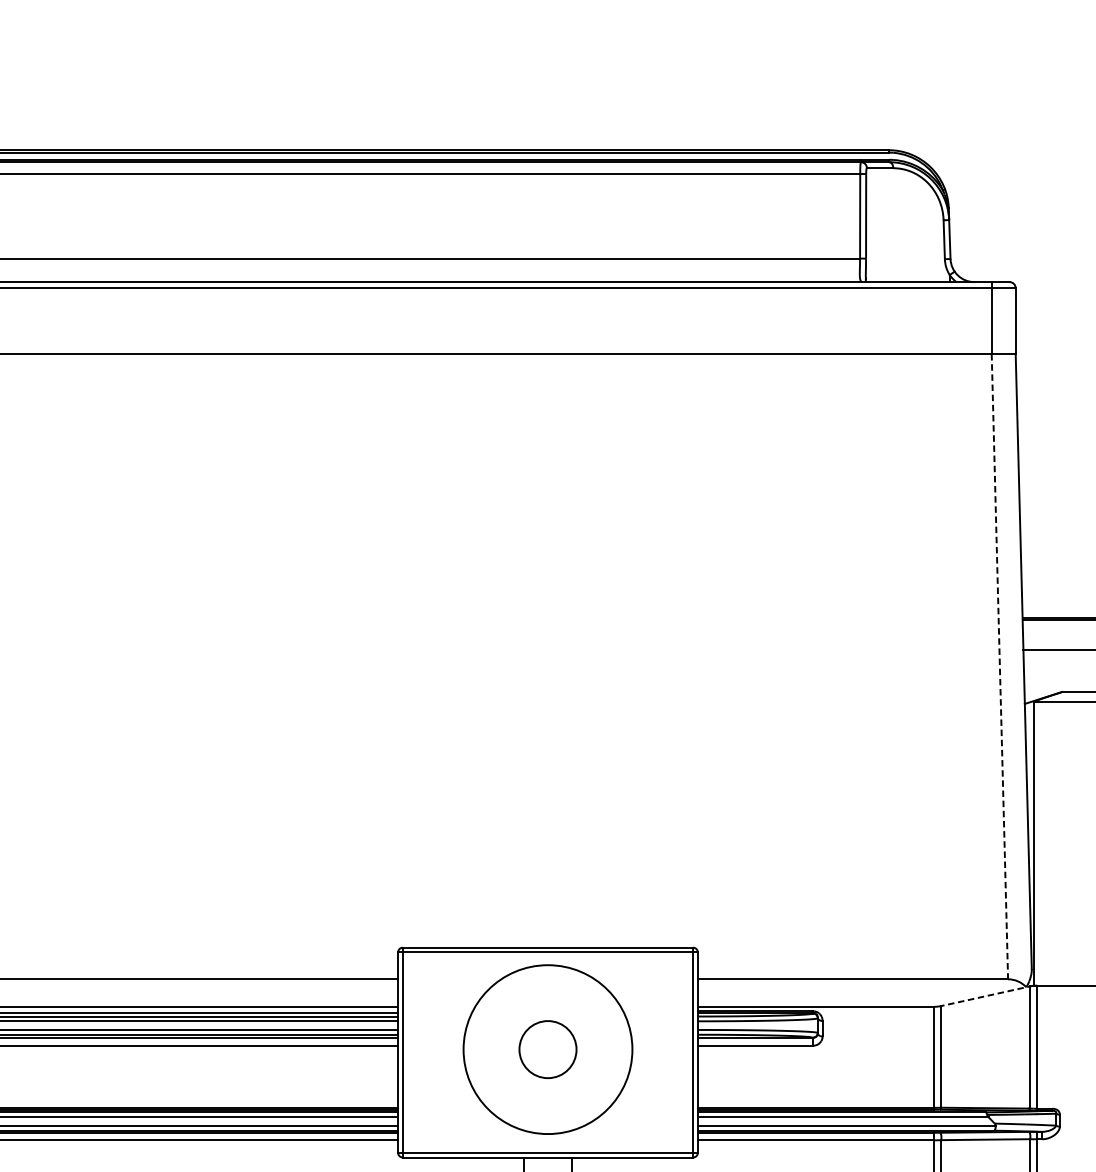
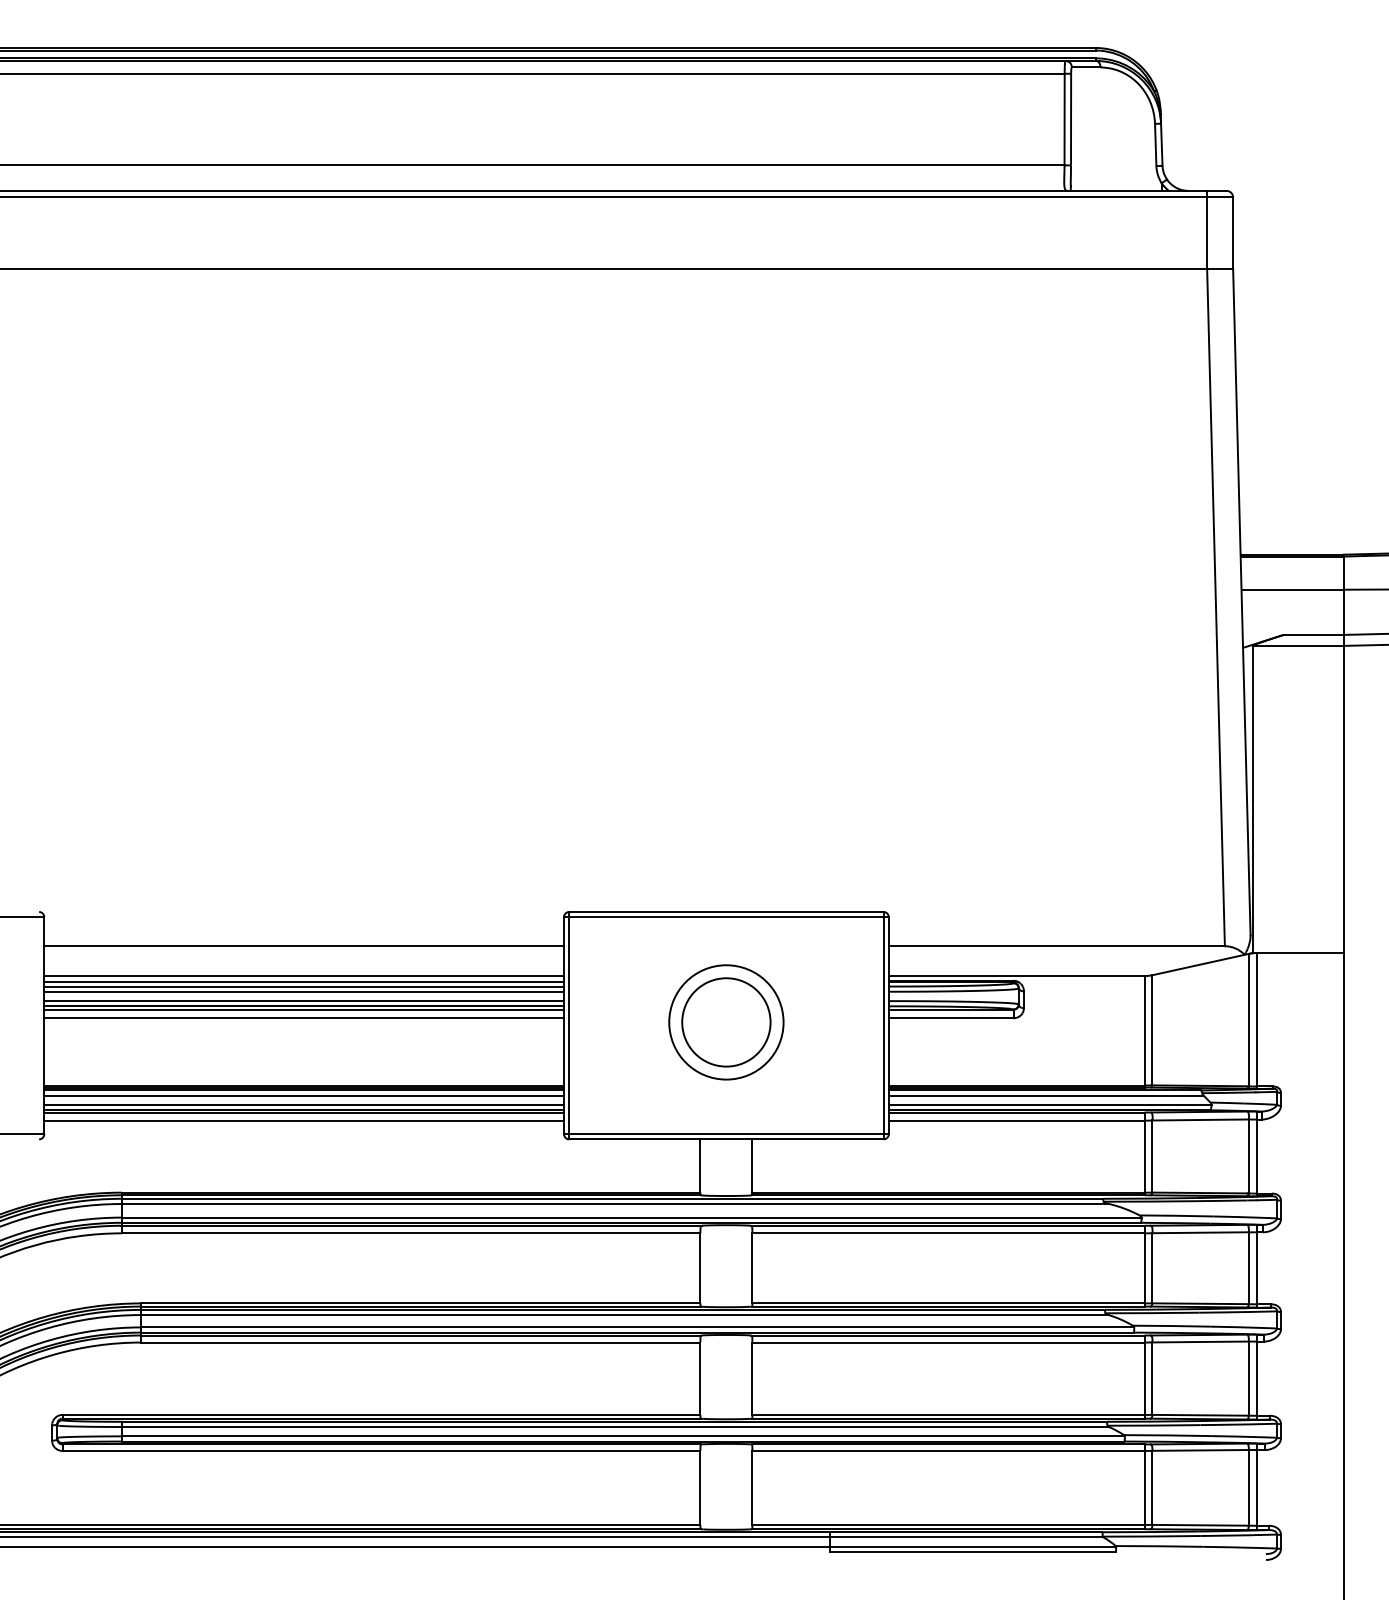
line: (1000, 666) -> (1216, 607), dashed -> solid
line: (987, 996) -> (1202, 964), dashed -> solid
circle: (548, 1049) -> (726, 1022), size x0.62
circle: (548, 1049) -> (726, 1022), size x1.43

